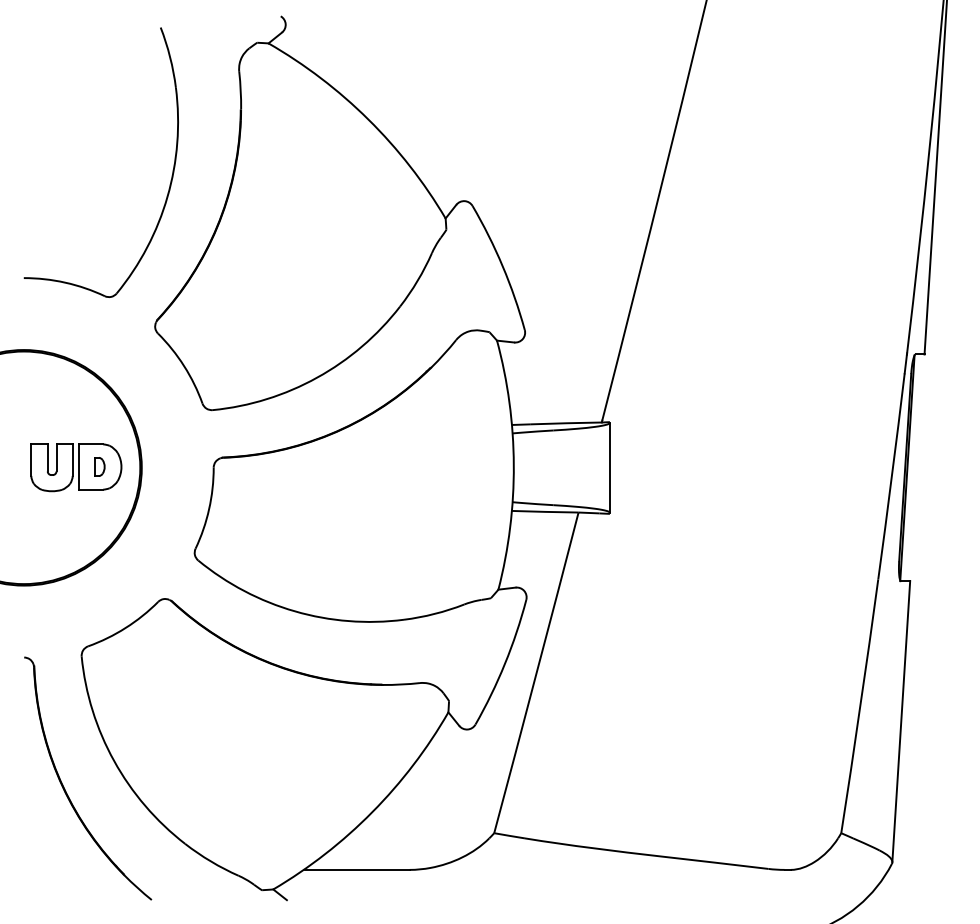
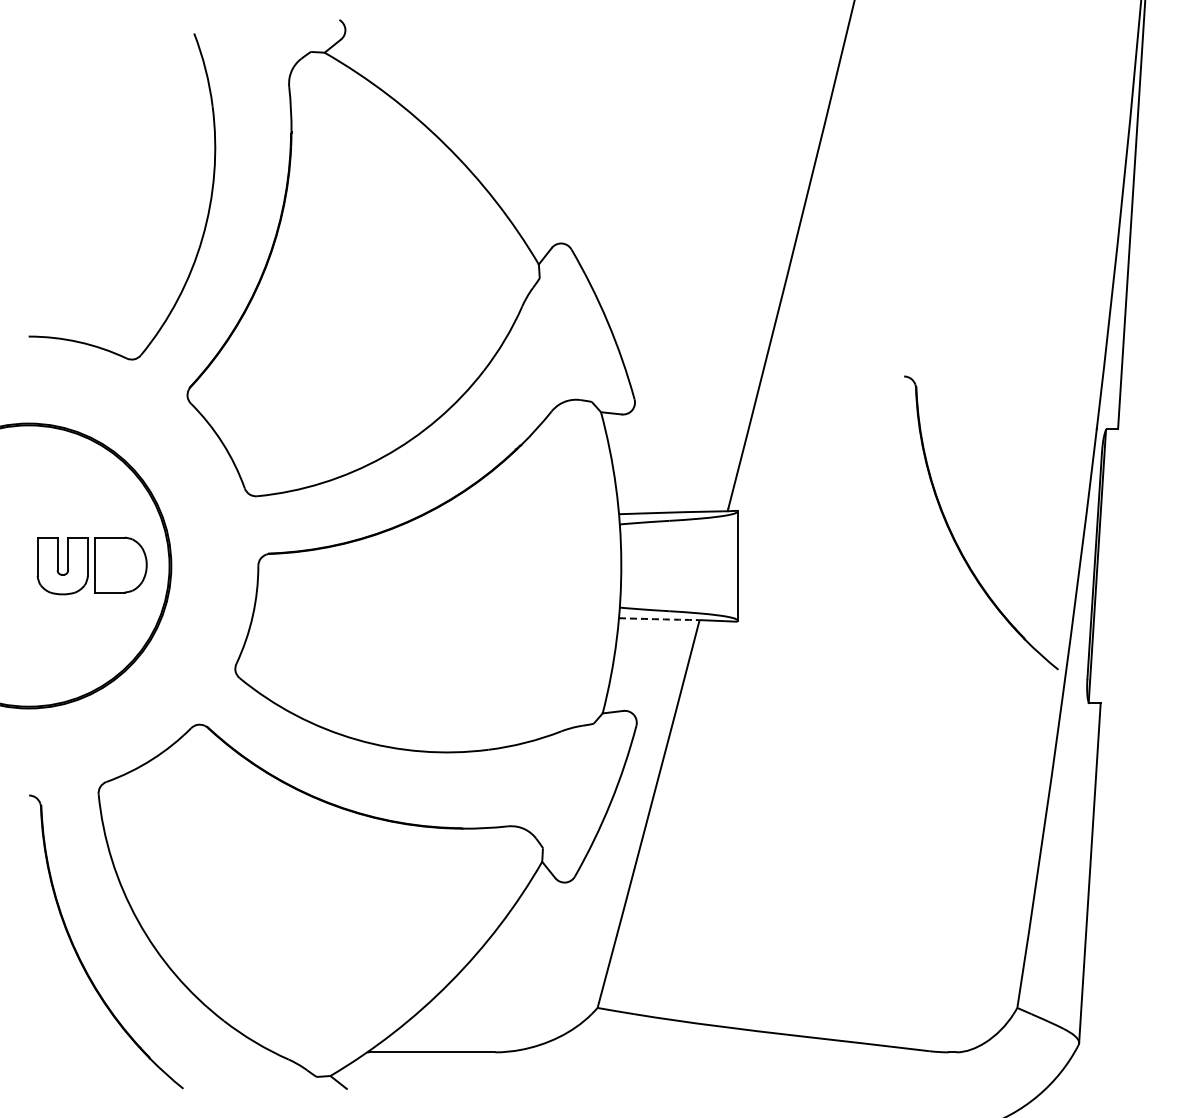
part: (788, 441) -> (953, 534), added
part: (99, 466) -> (120, 564), removed
arc: (545, 512) -> (659, 619), solid -> dashed

